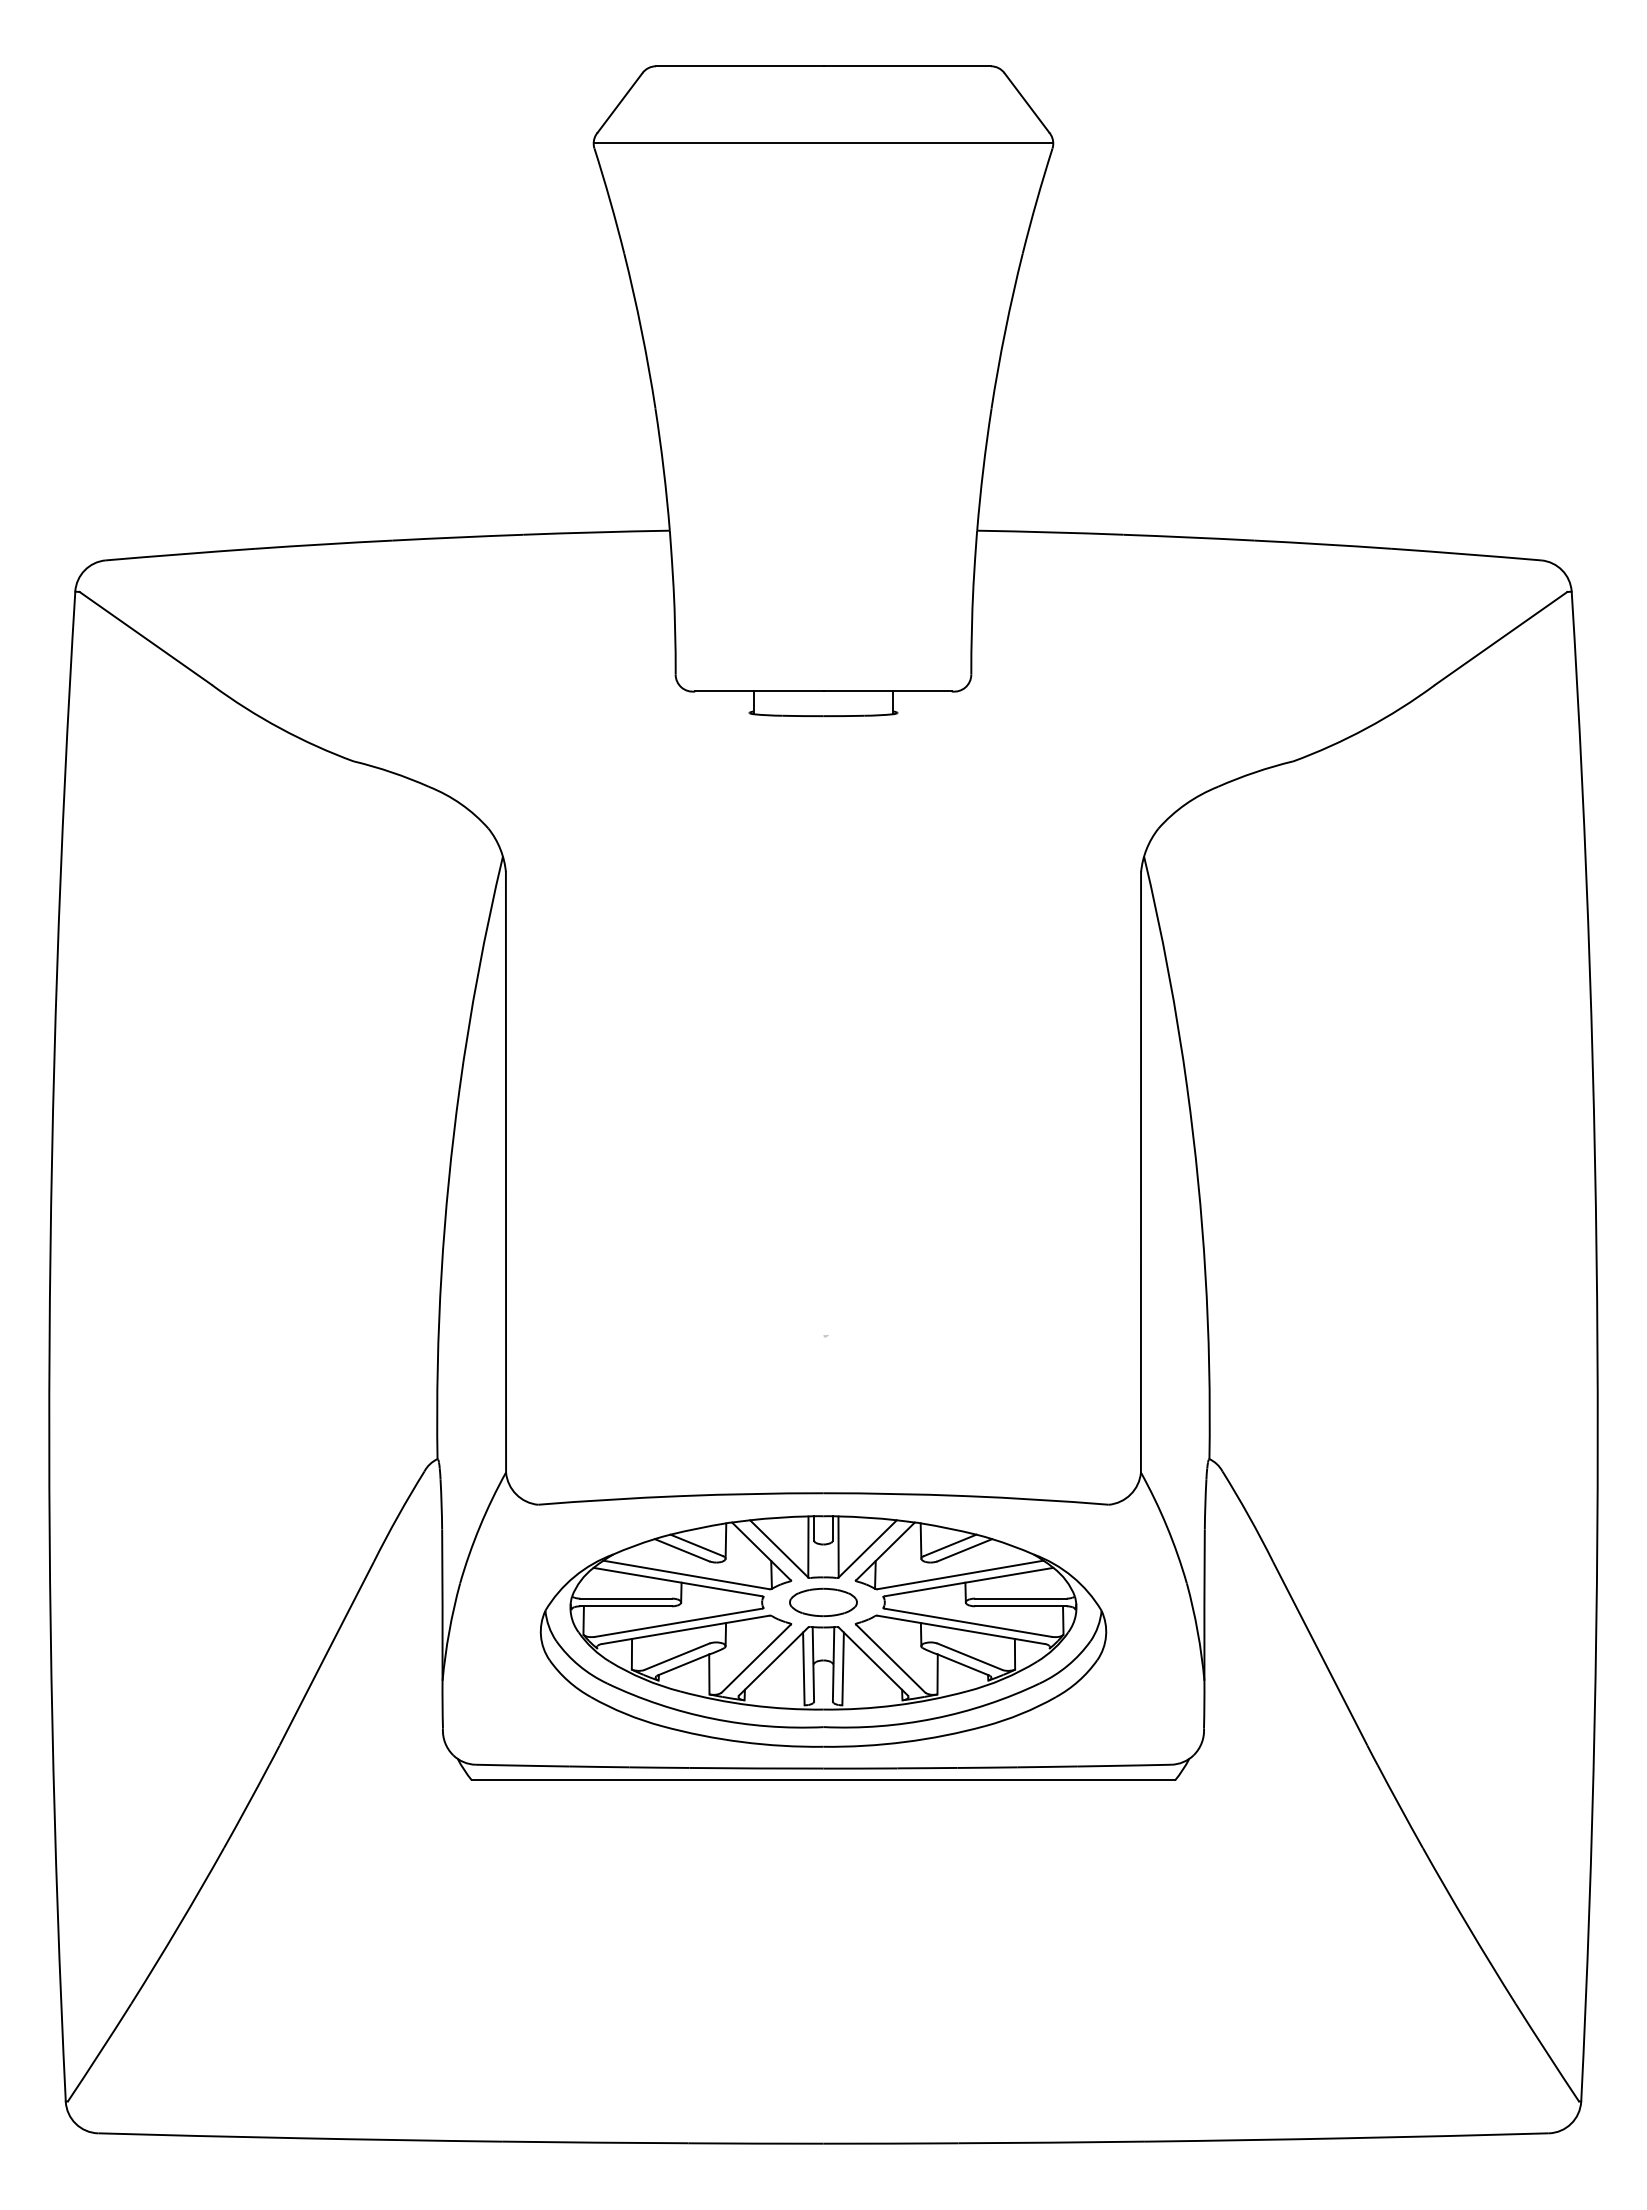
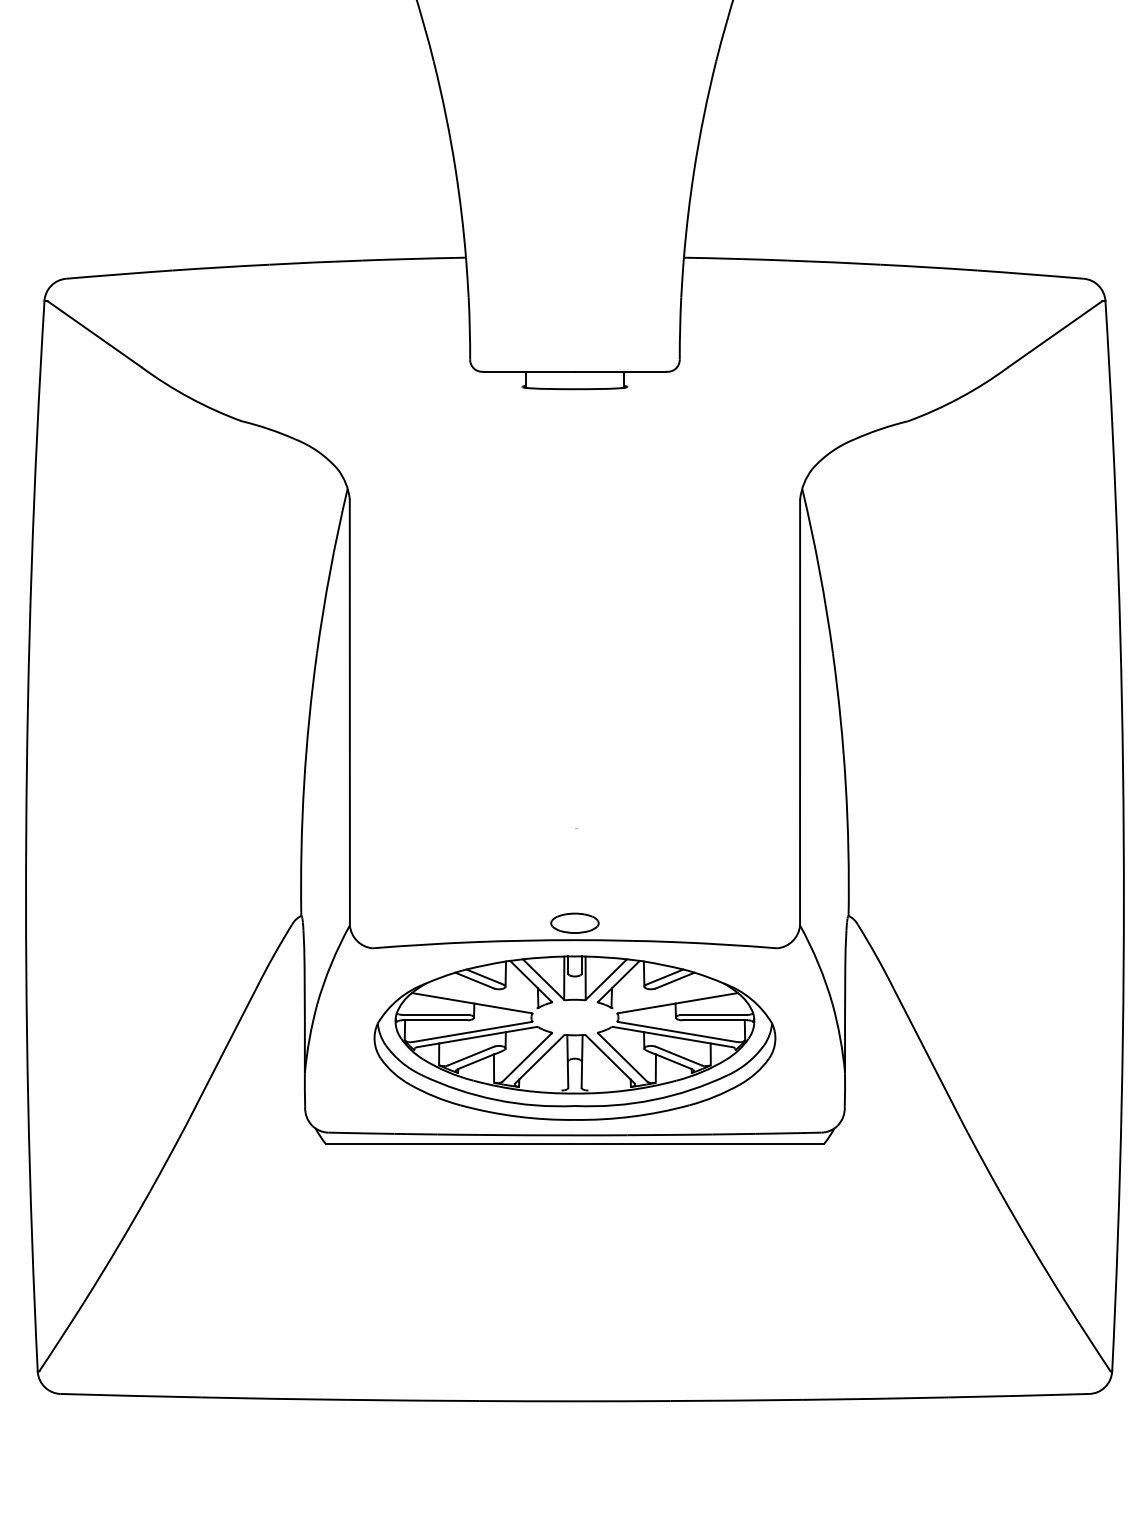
line: (686, 1574) -> (477, 997), removed
line: (960, 1574) -> (672, 997), removed
part: (823, 1602) -> (574, 923), moved
line: (803, 1668) -> (560, 1064), removed
line: (842, 1668) -> (588, 1064), removed

